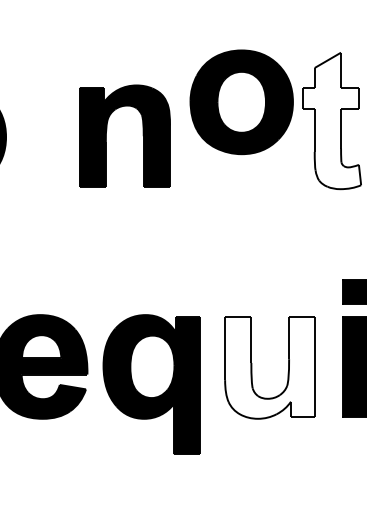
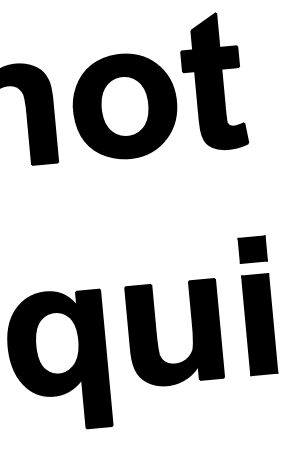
part: (241, 102) -> (124, 106), moved
fill: (331, 120) -> (212, 81), added
fill: (270, 367) -> (174, 333), added

